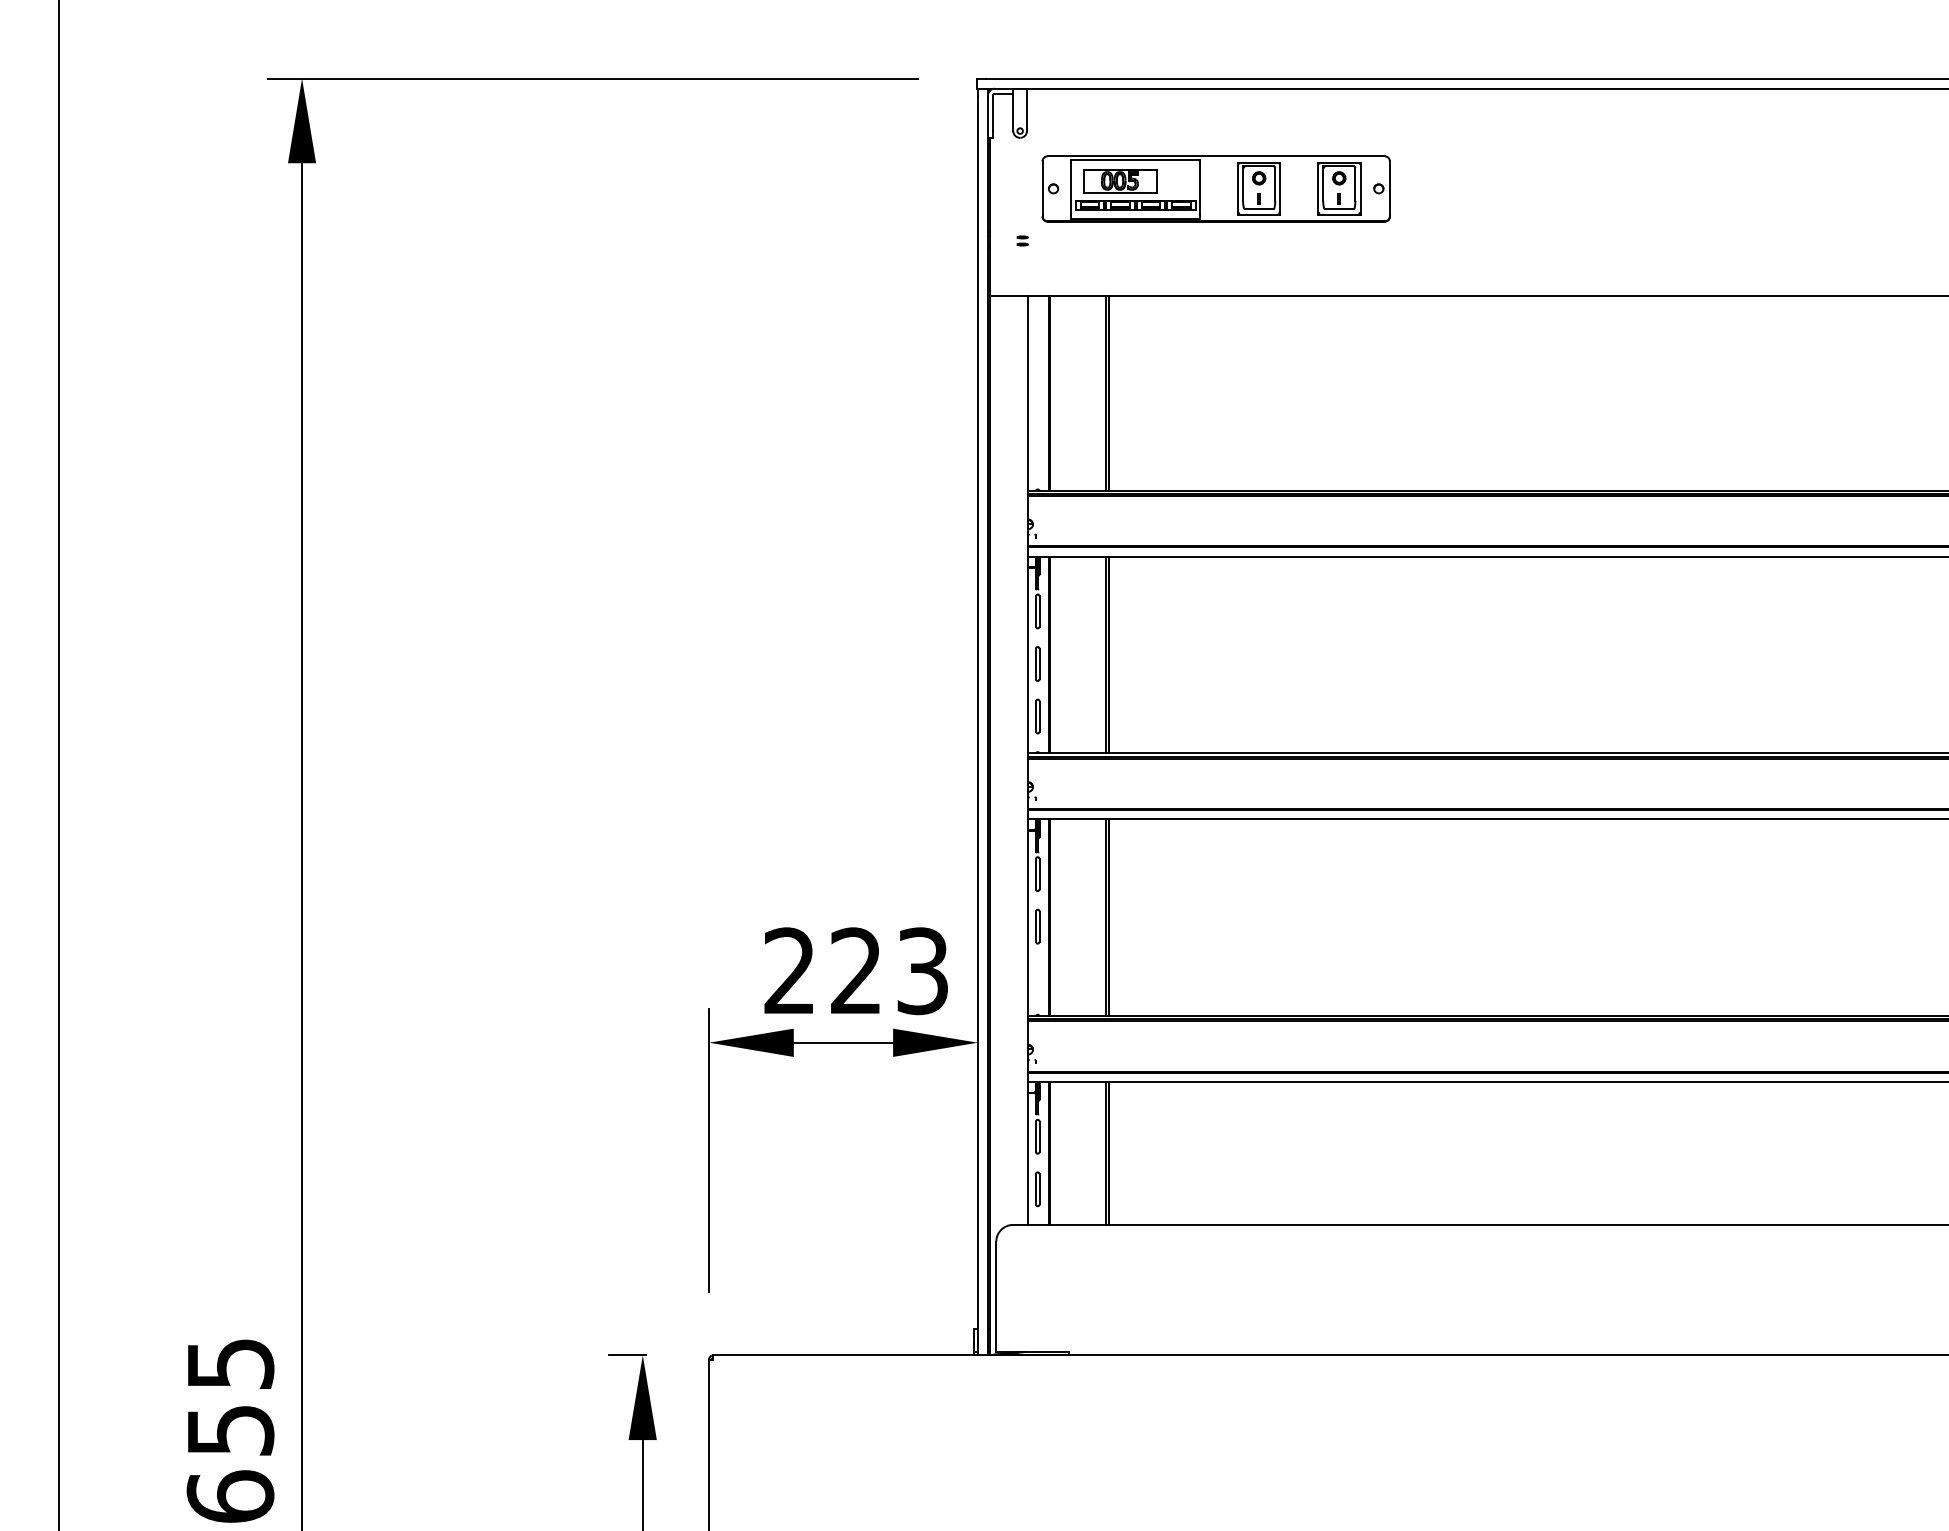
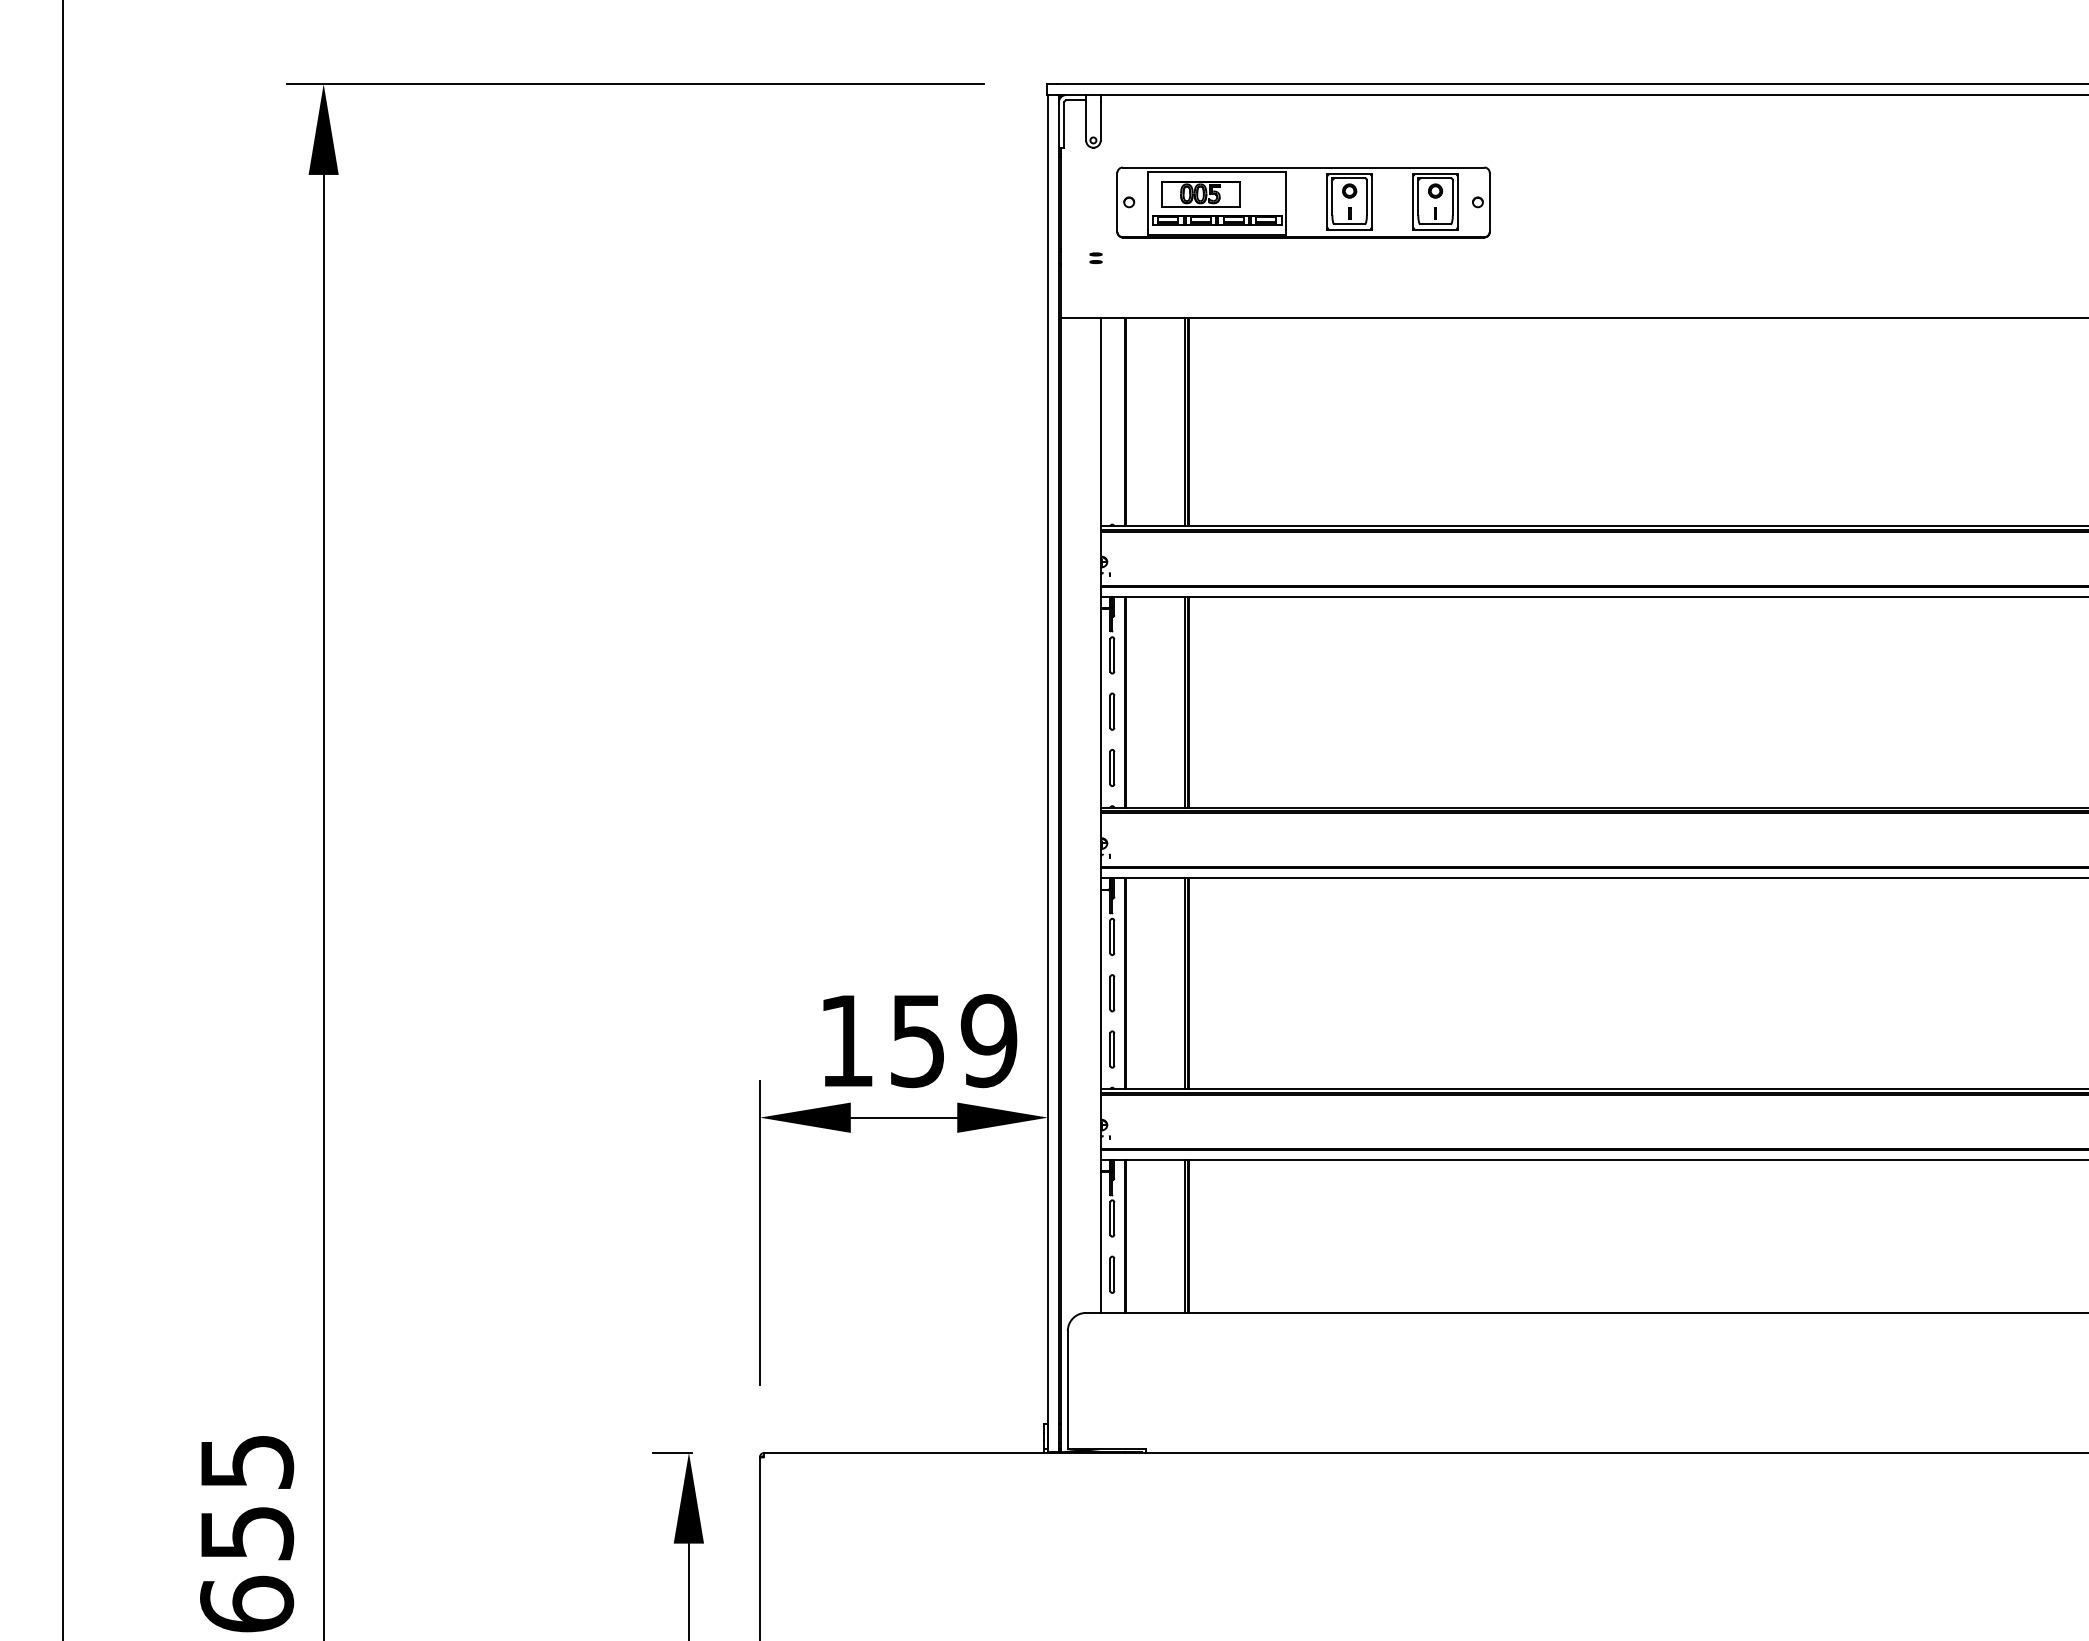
text: (856, 971) -> (918, 1041), 223 -> 159
part: (1037, 979) -> (1112, 1049), added

